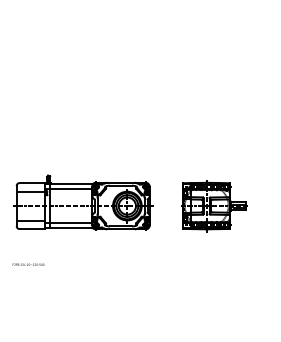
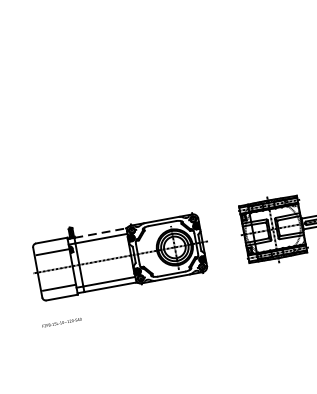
line: (70, 184) -> (99, 233), solid -> dashed
text: (28, 264) -> (61, 322), moved

